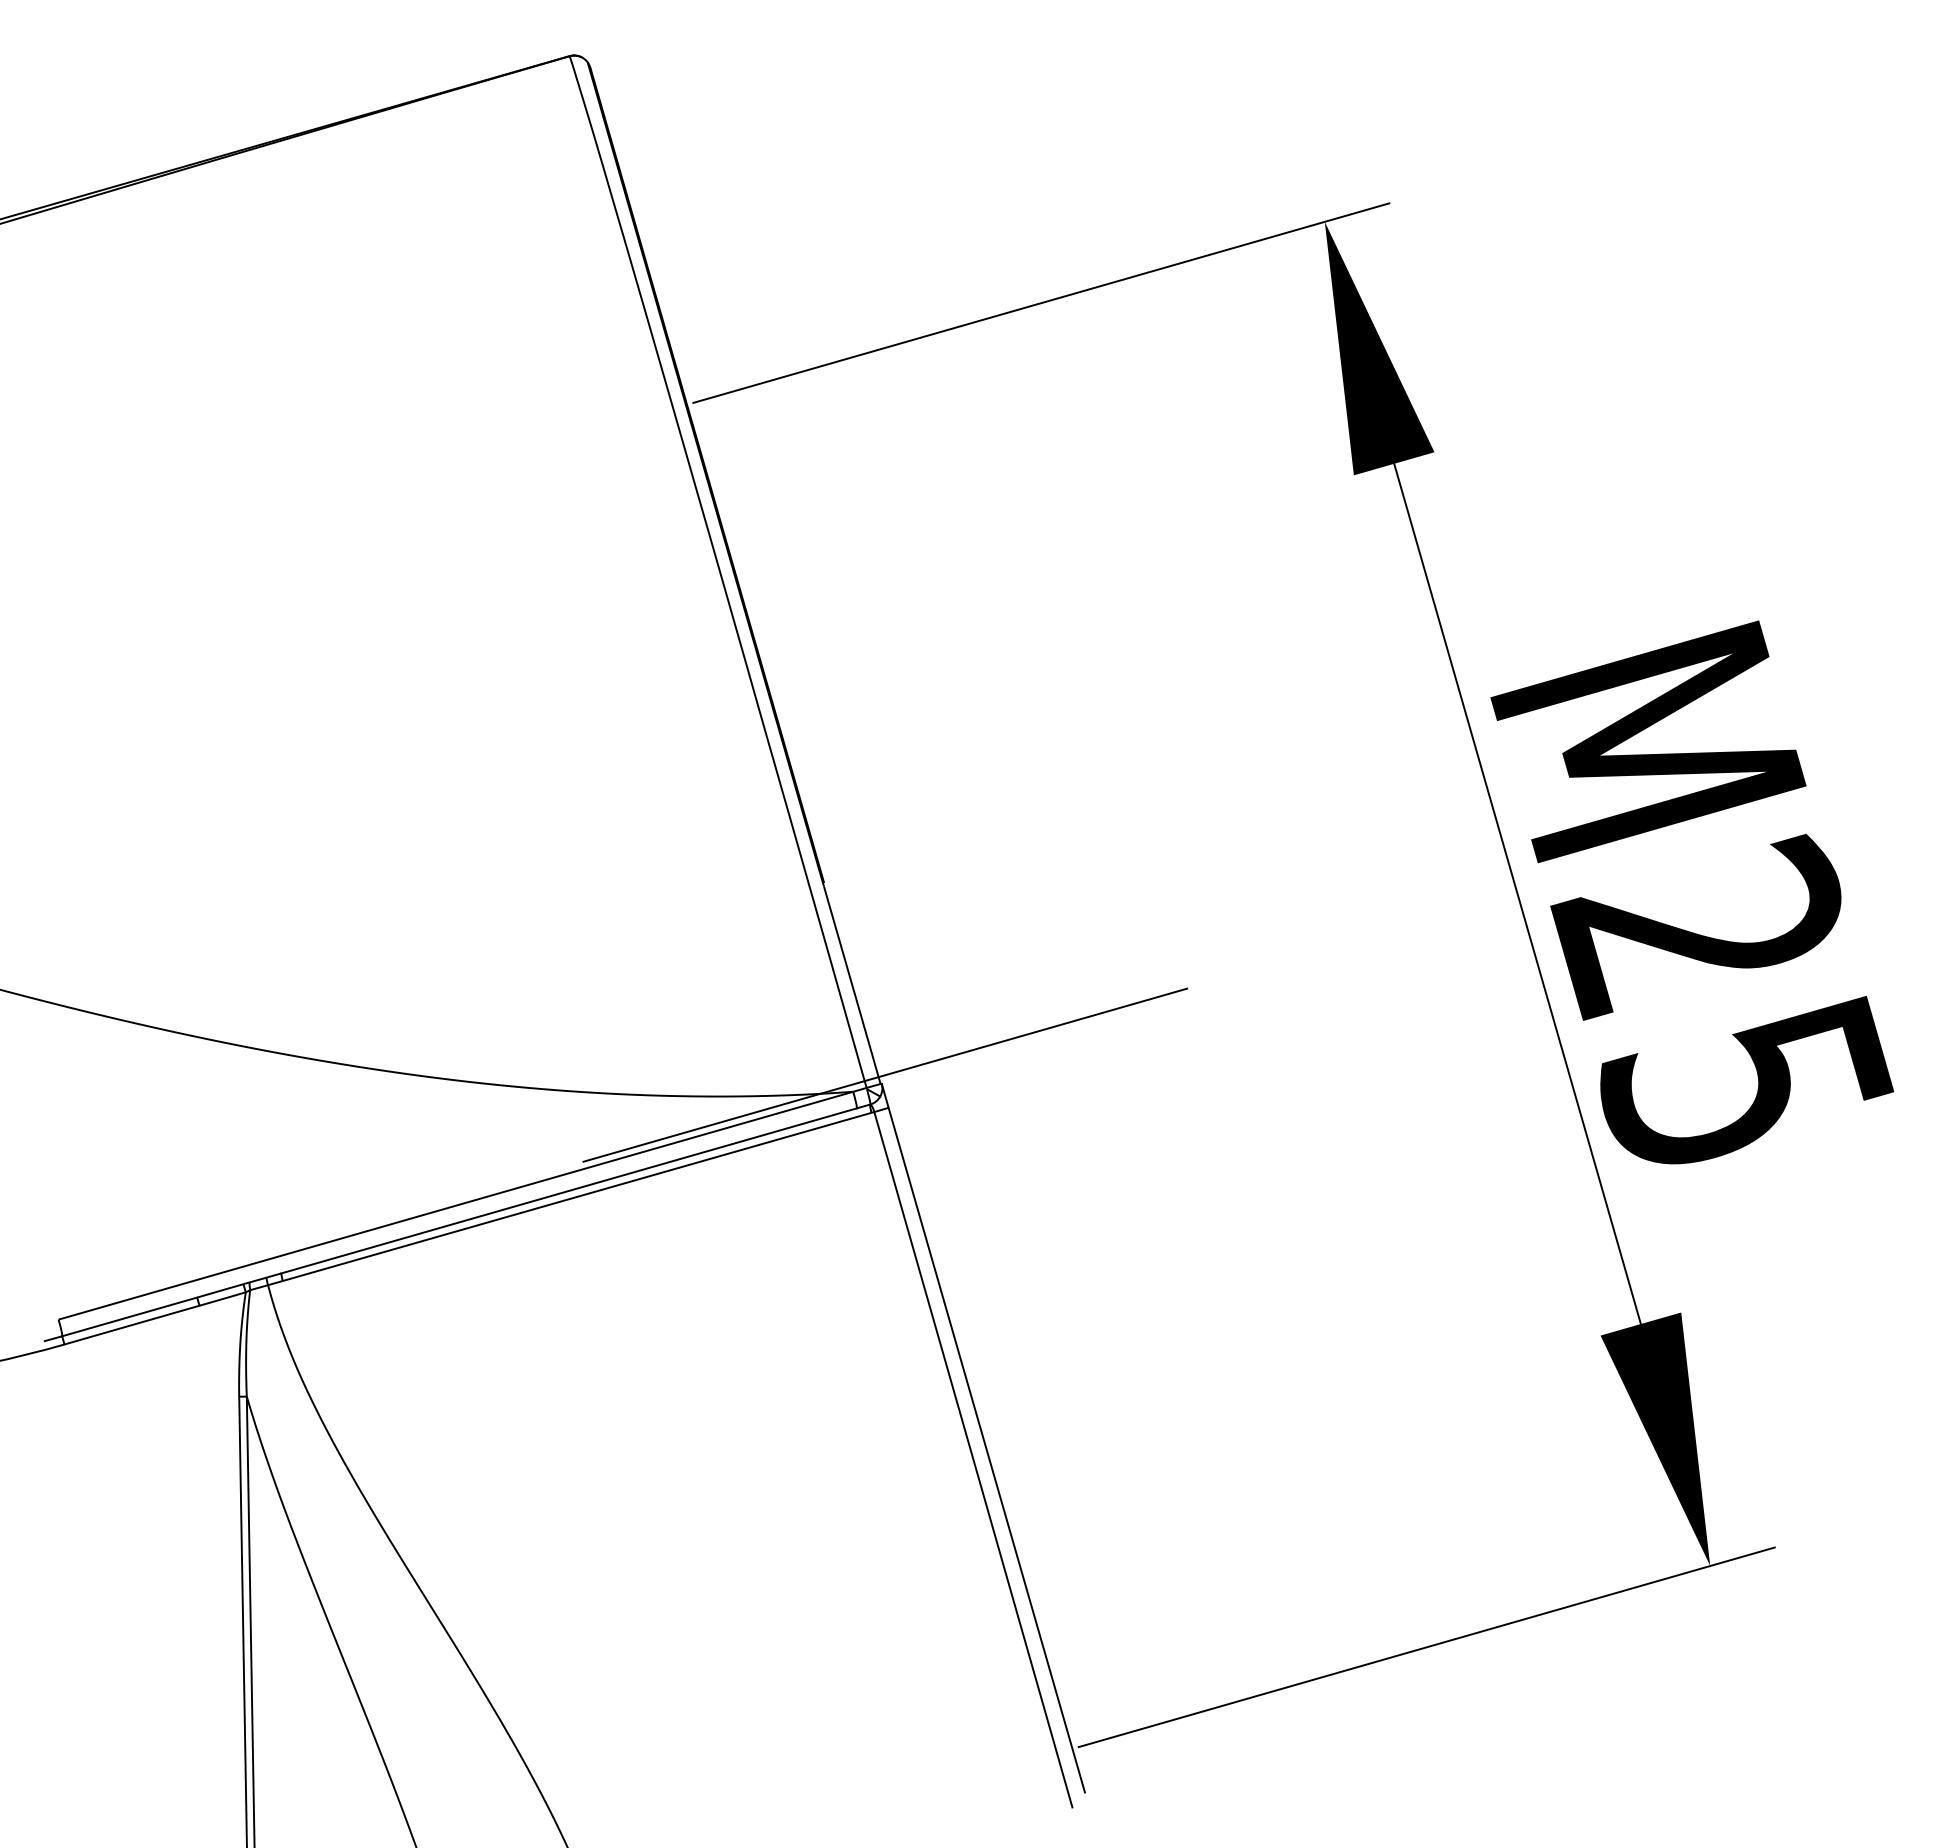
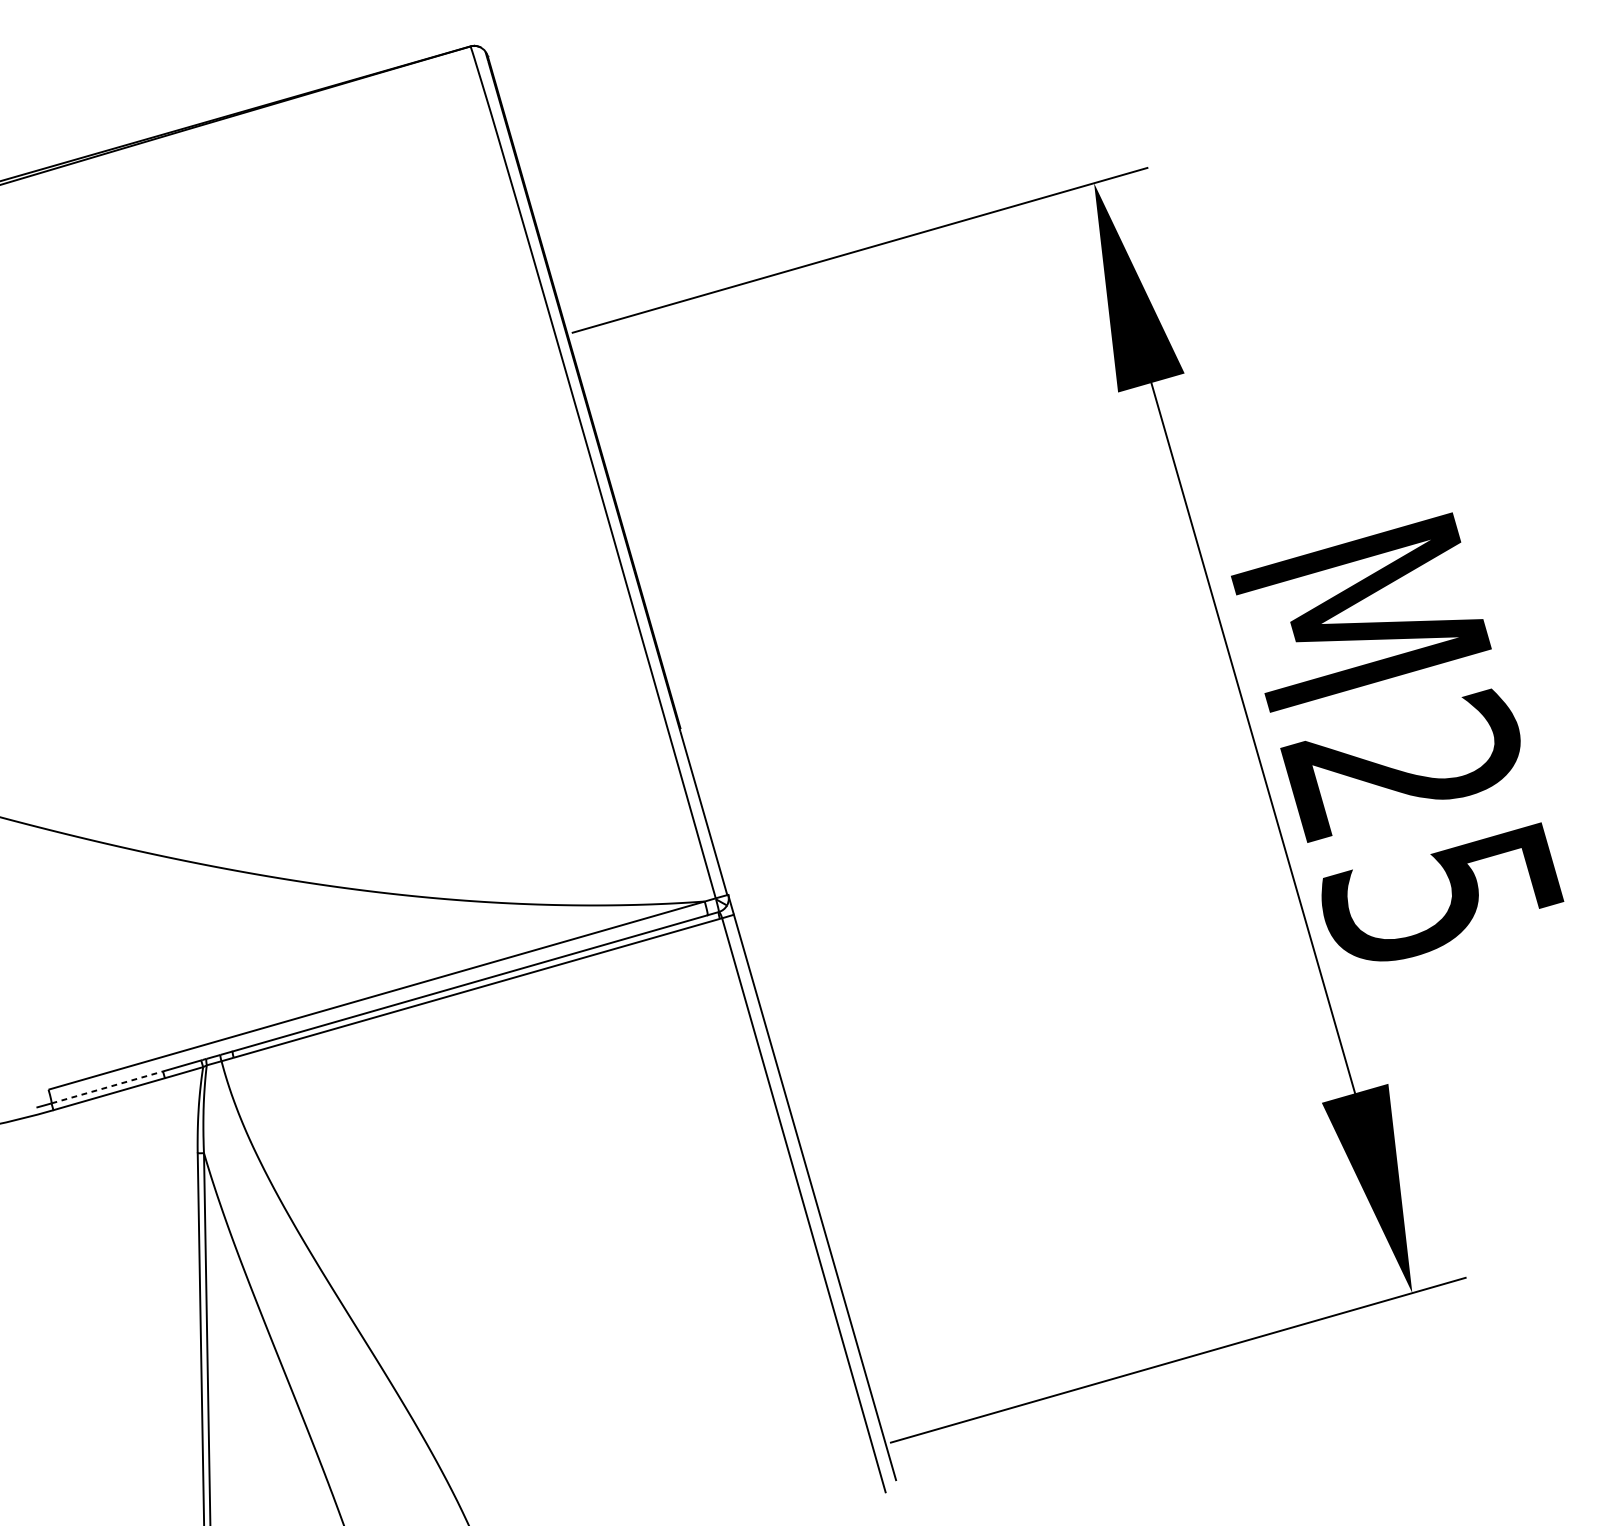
line: (885, 1074) -> (731, 887), removed
line: (130, 1316) -> (107, 1087), solid -> dashed

